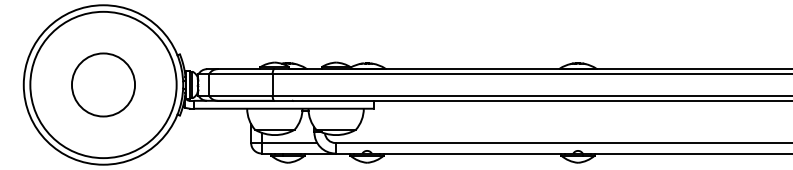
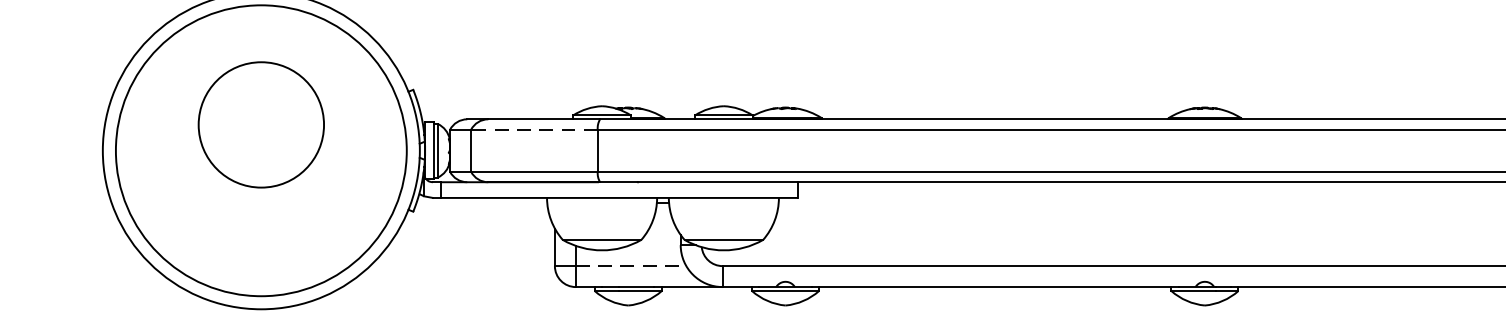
line: (240, 74) -> (533, 129), solid -> dashed
circle: (103, 84) -> (261, 123), moved
line: (289, 143) -> (631, 267), solid -> dashed

